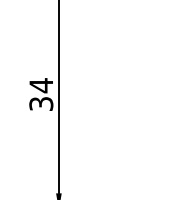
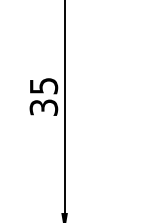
text: (41, 85) -> (44, 85), 34 -> 35

